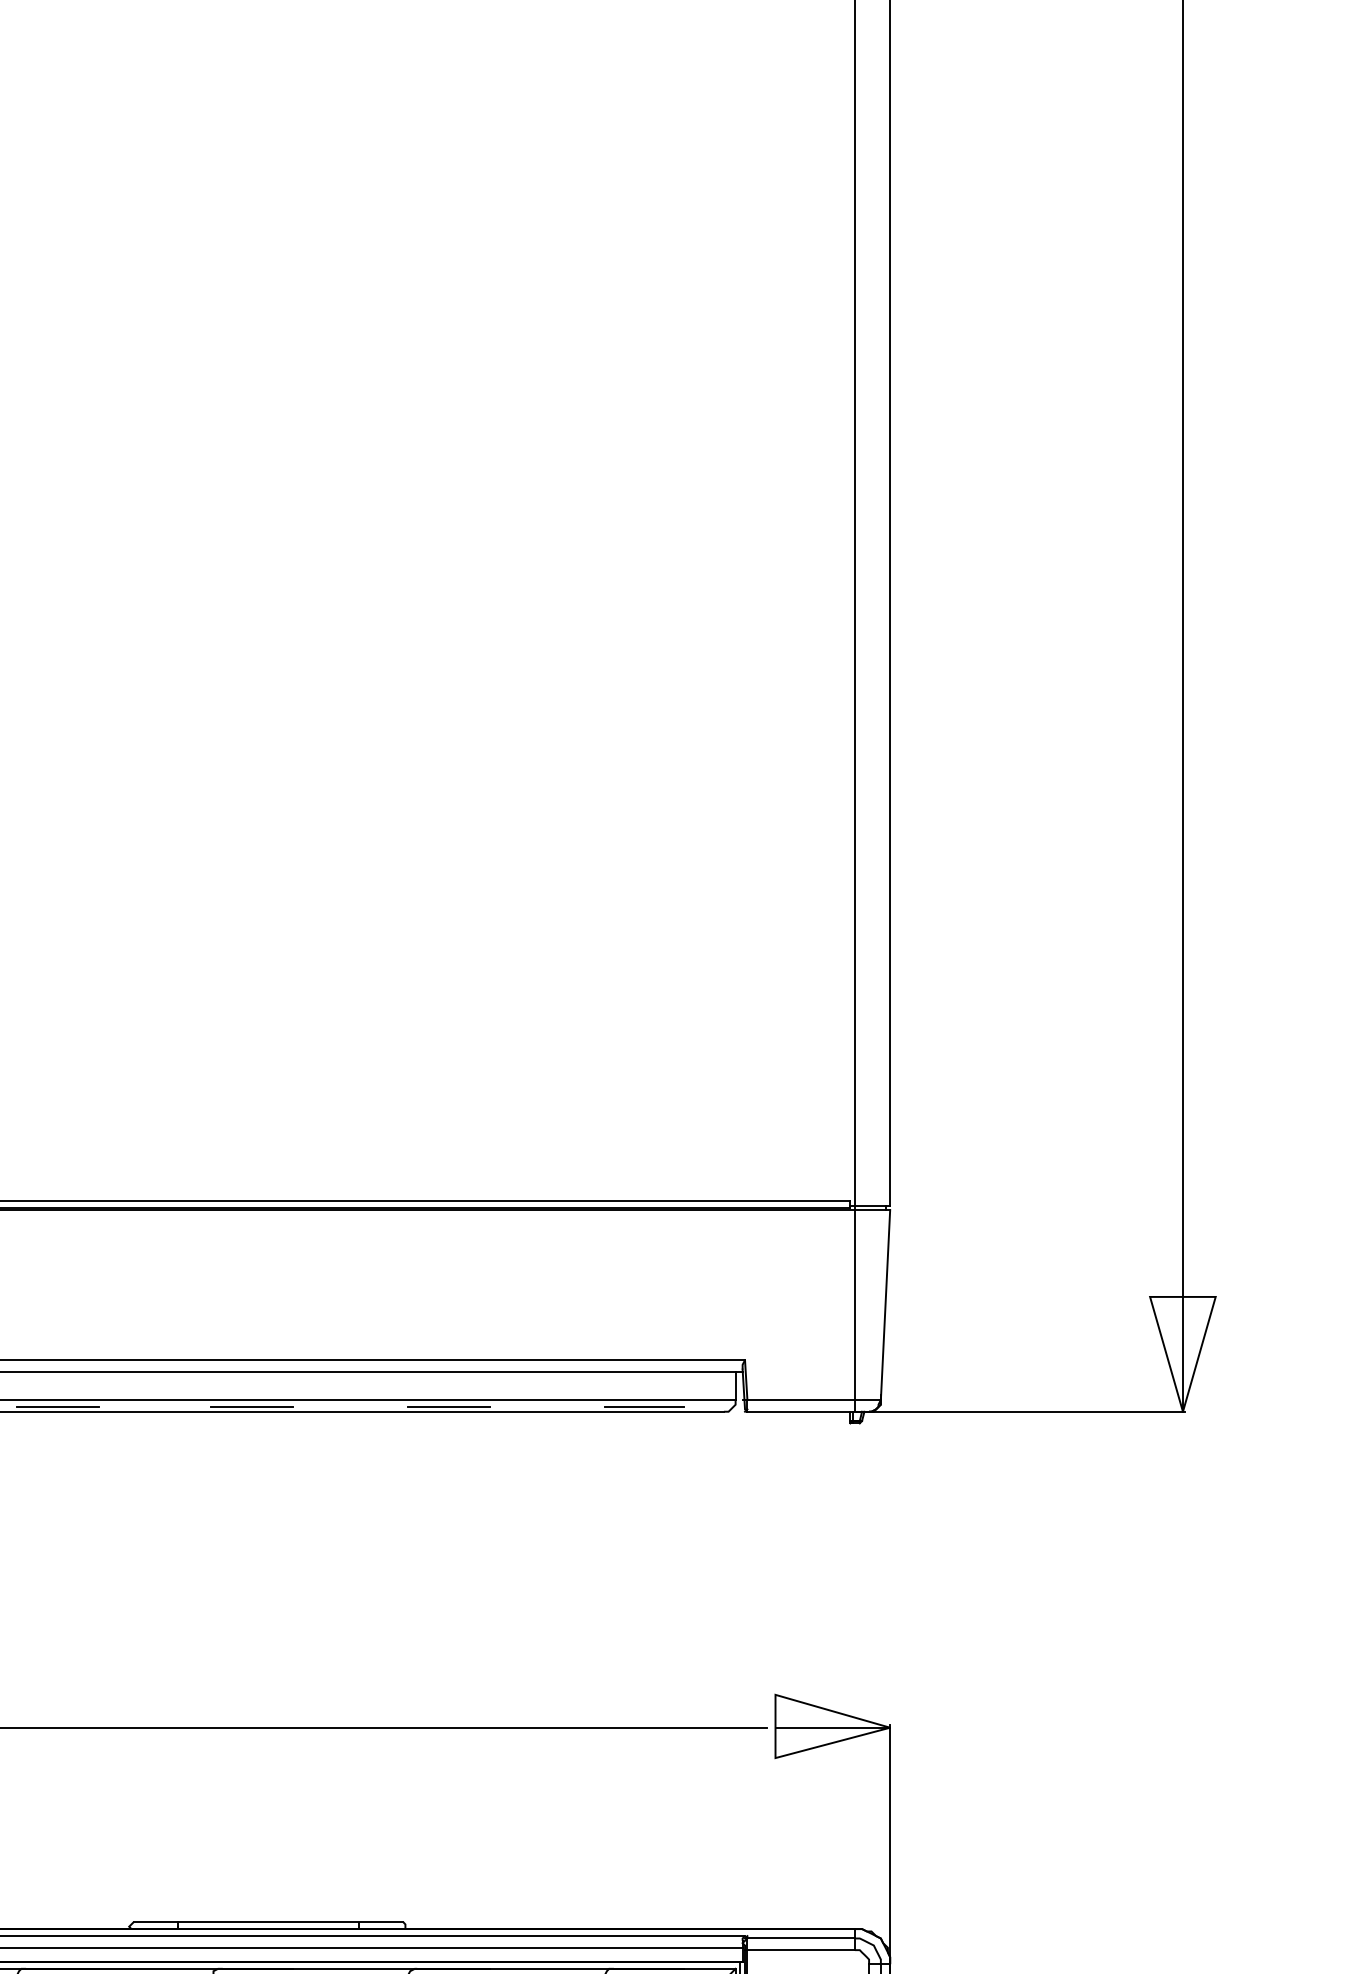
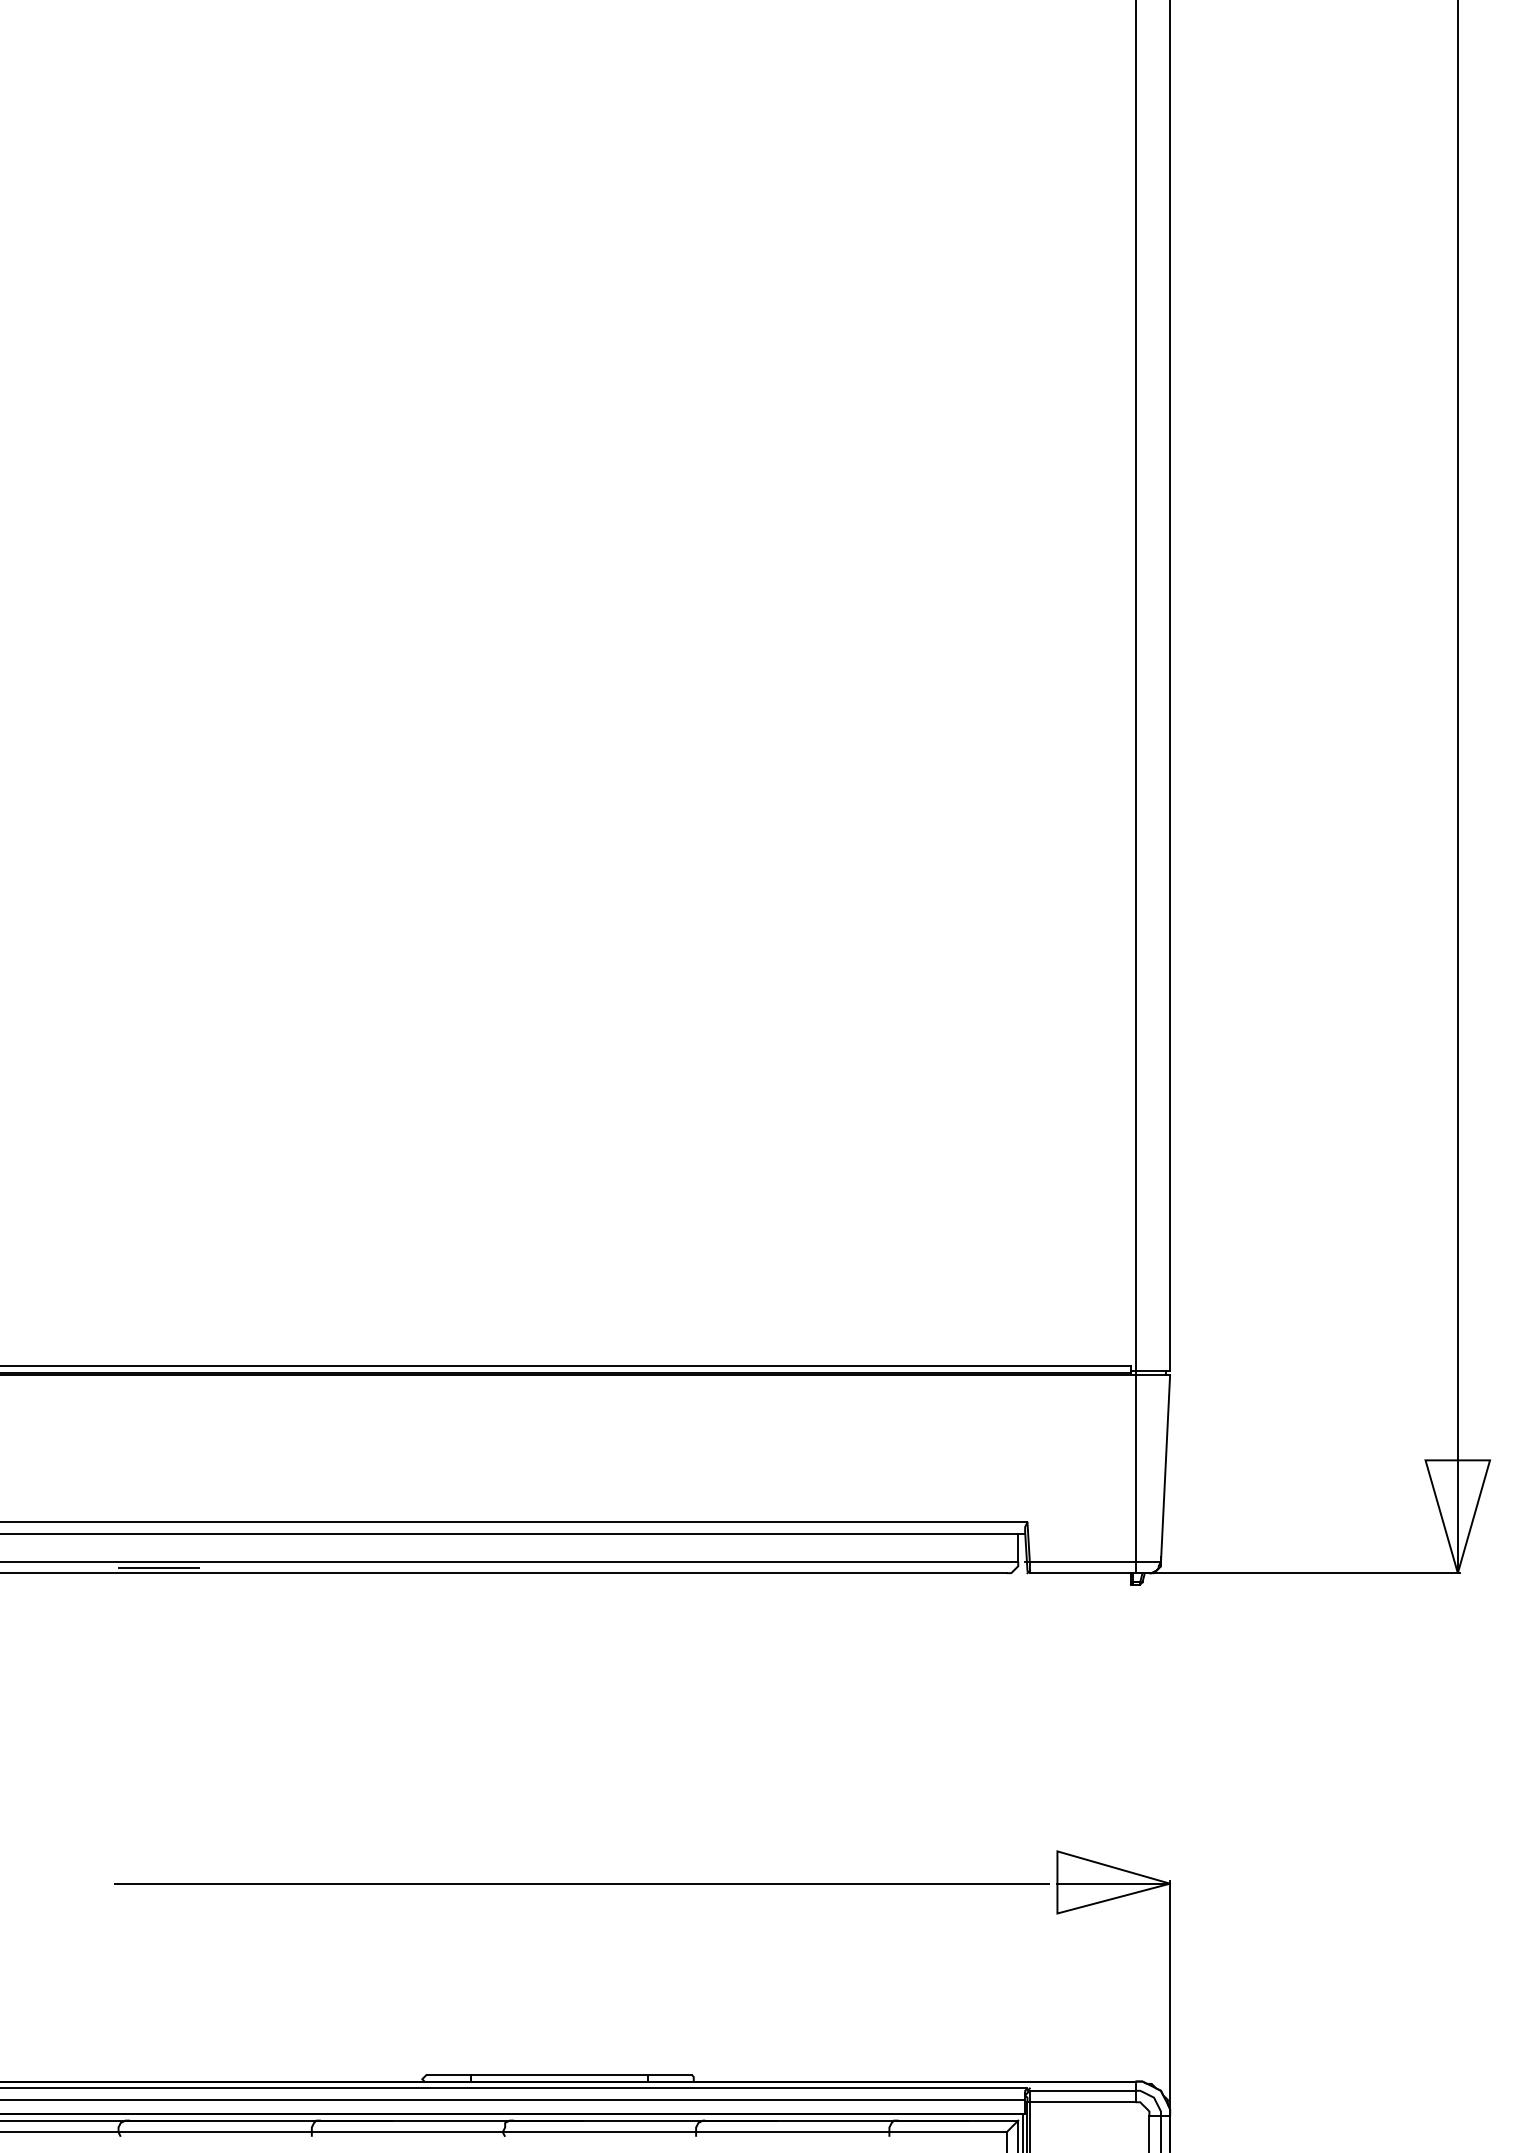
line: (57, 1406) -> (351, 1568), removed
line: (251, 1406) -> (542, 1568), removed
line: (448, 1406) -> (736, 1568), removed
line: (644, 1406) -> (928, 1568), removed

